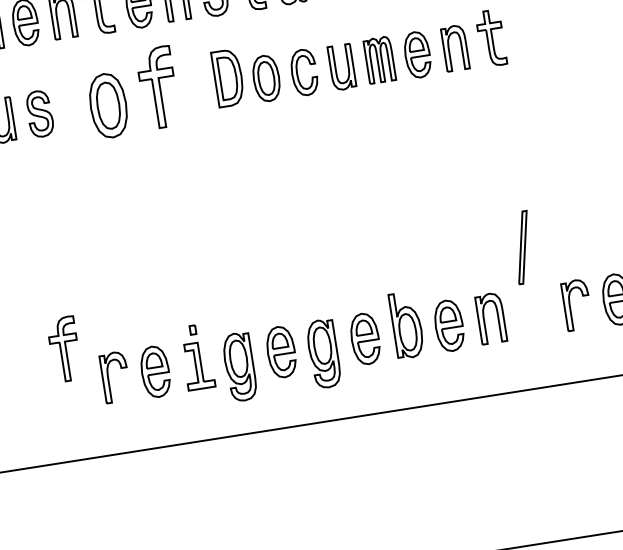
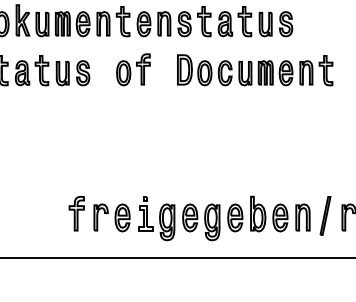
part: (132, 92) -> (133, 69), size x0.71
part: (522, 246) -> (325, 215), moved
part: (64, 349) -> (76, 213), moved

